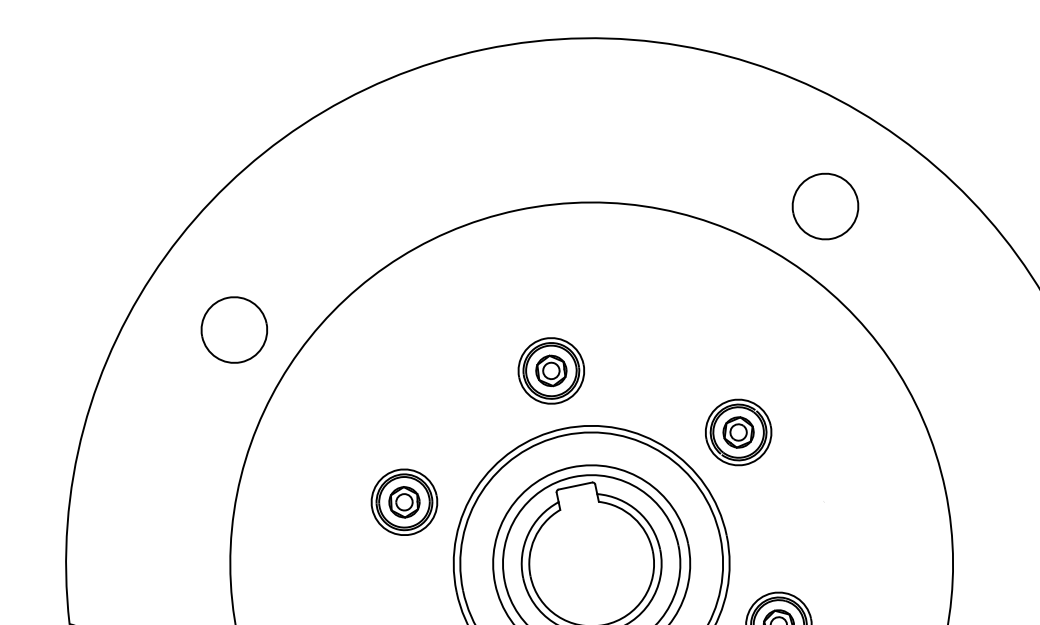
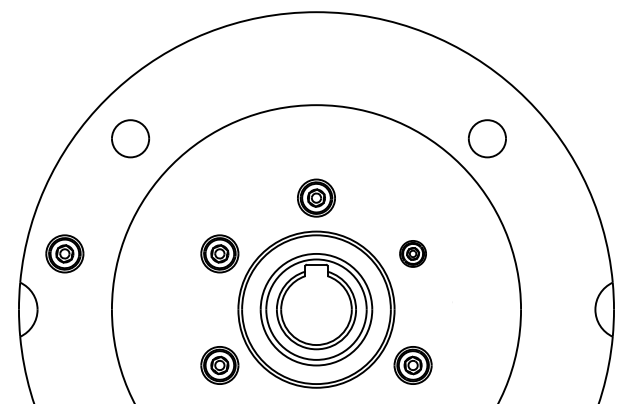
part: (234, 329) -> (130, 138), moved
part: (737, 431) -> (412, 253), size x0.7
part: (135, 557) -> (64, 253), added

